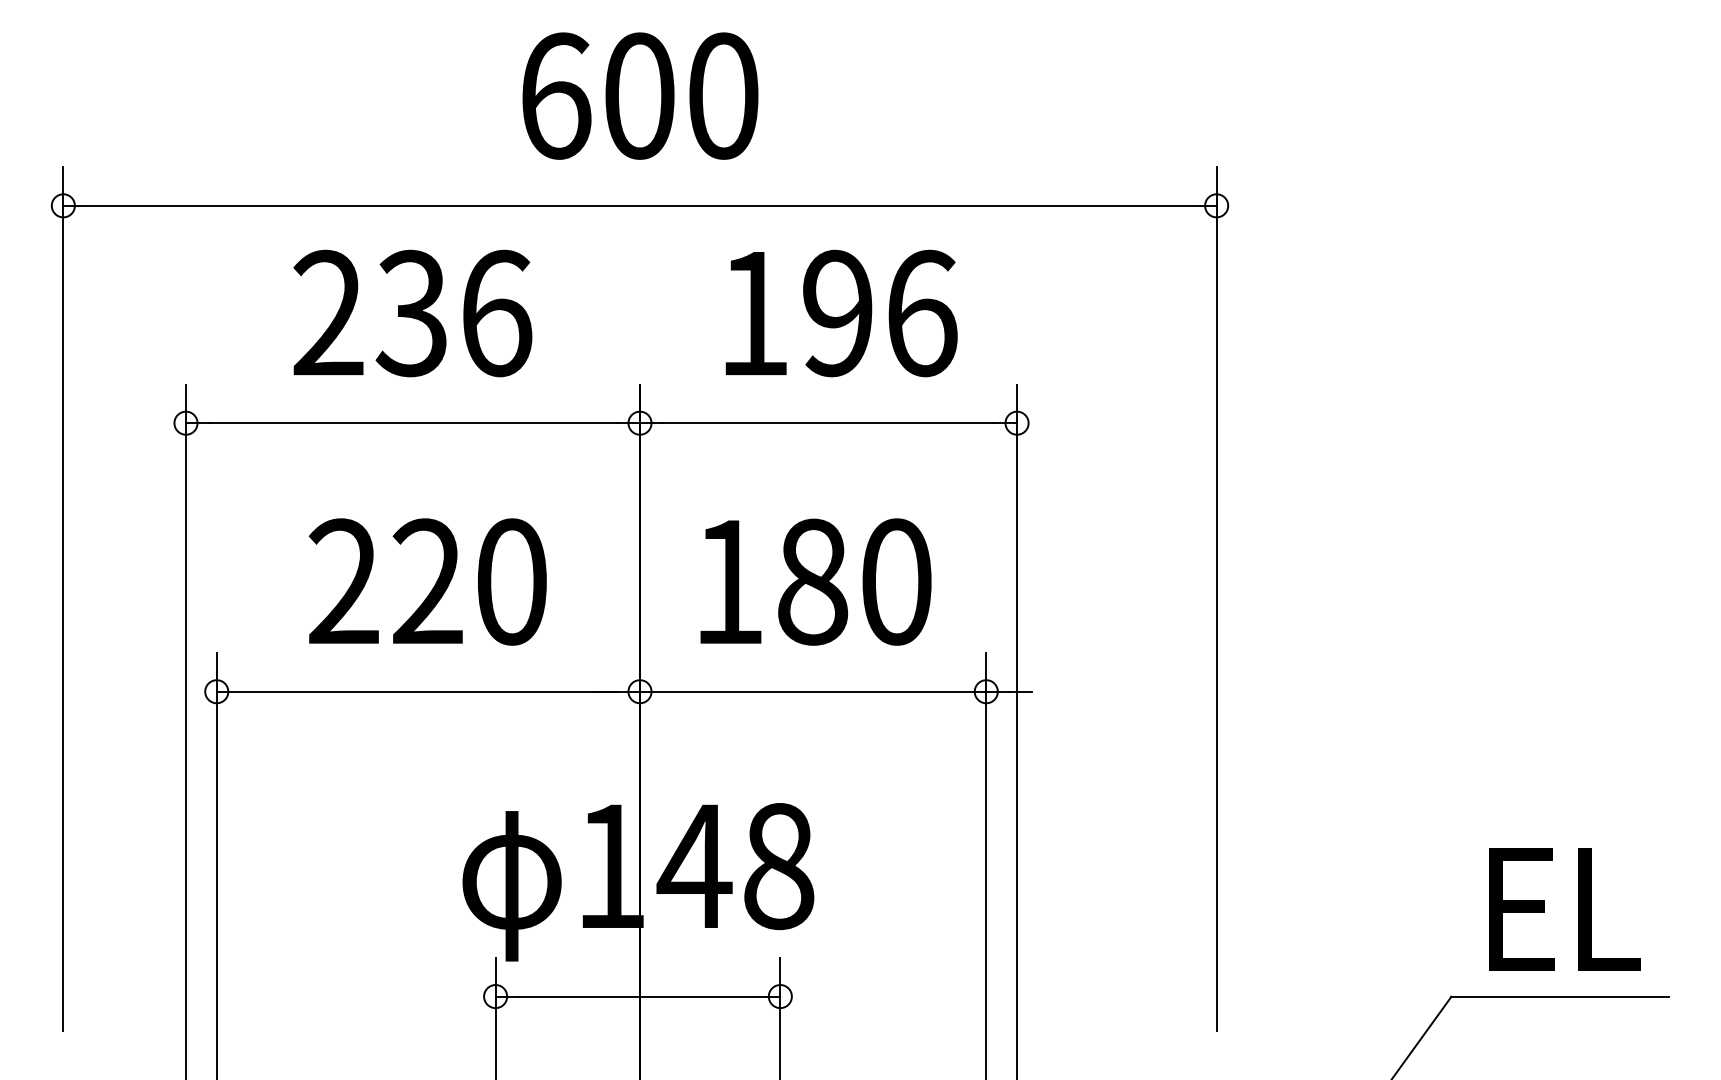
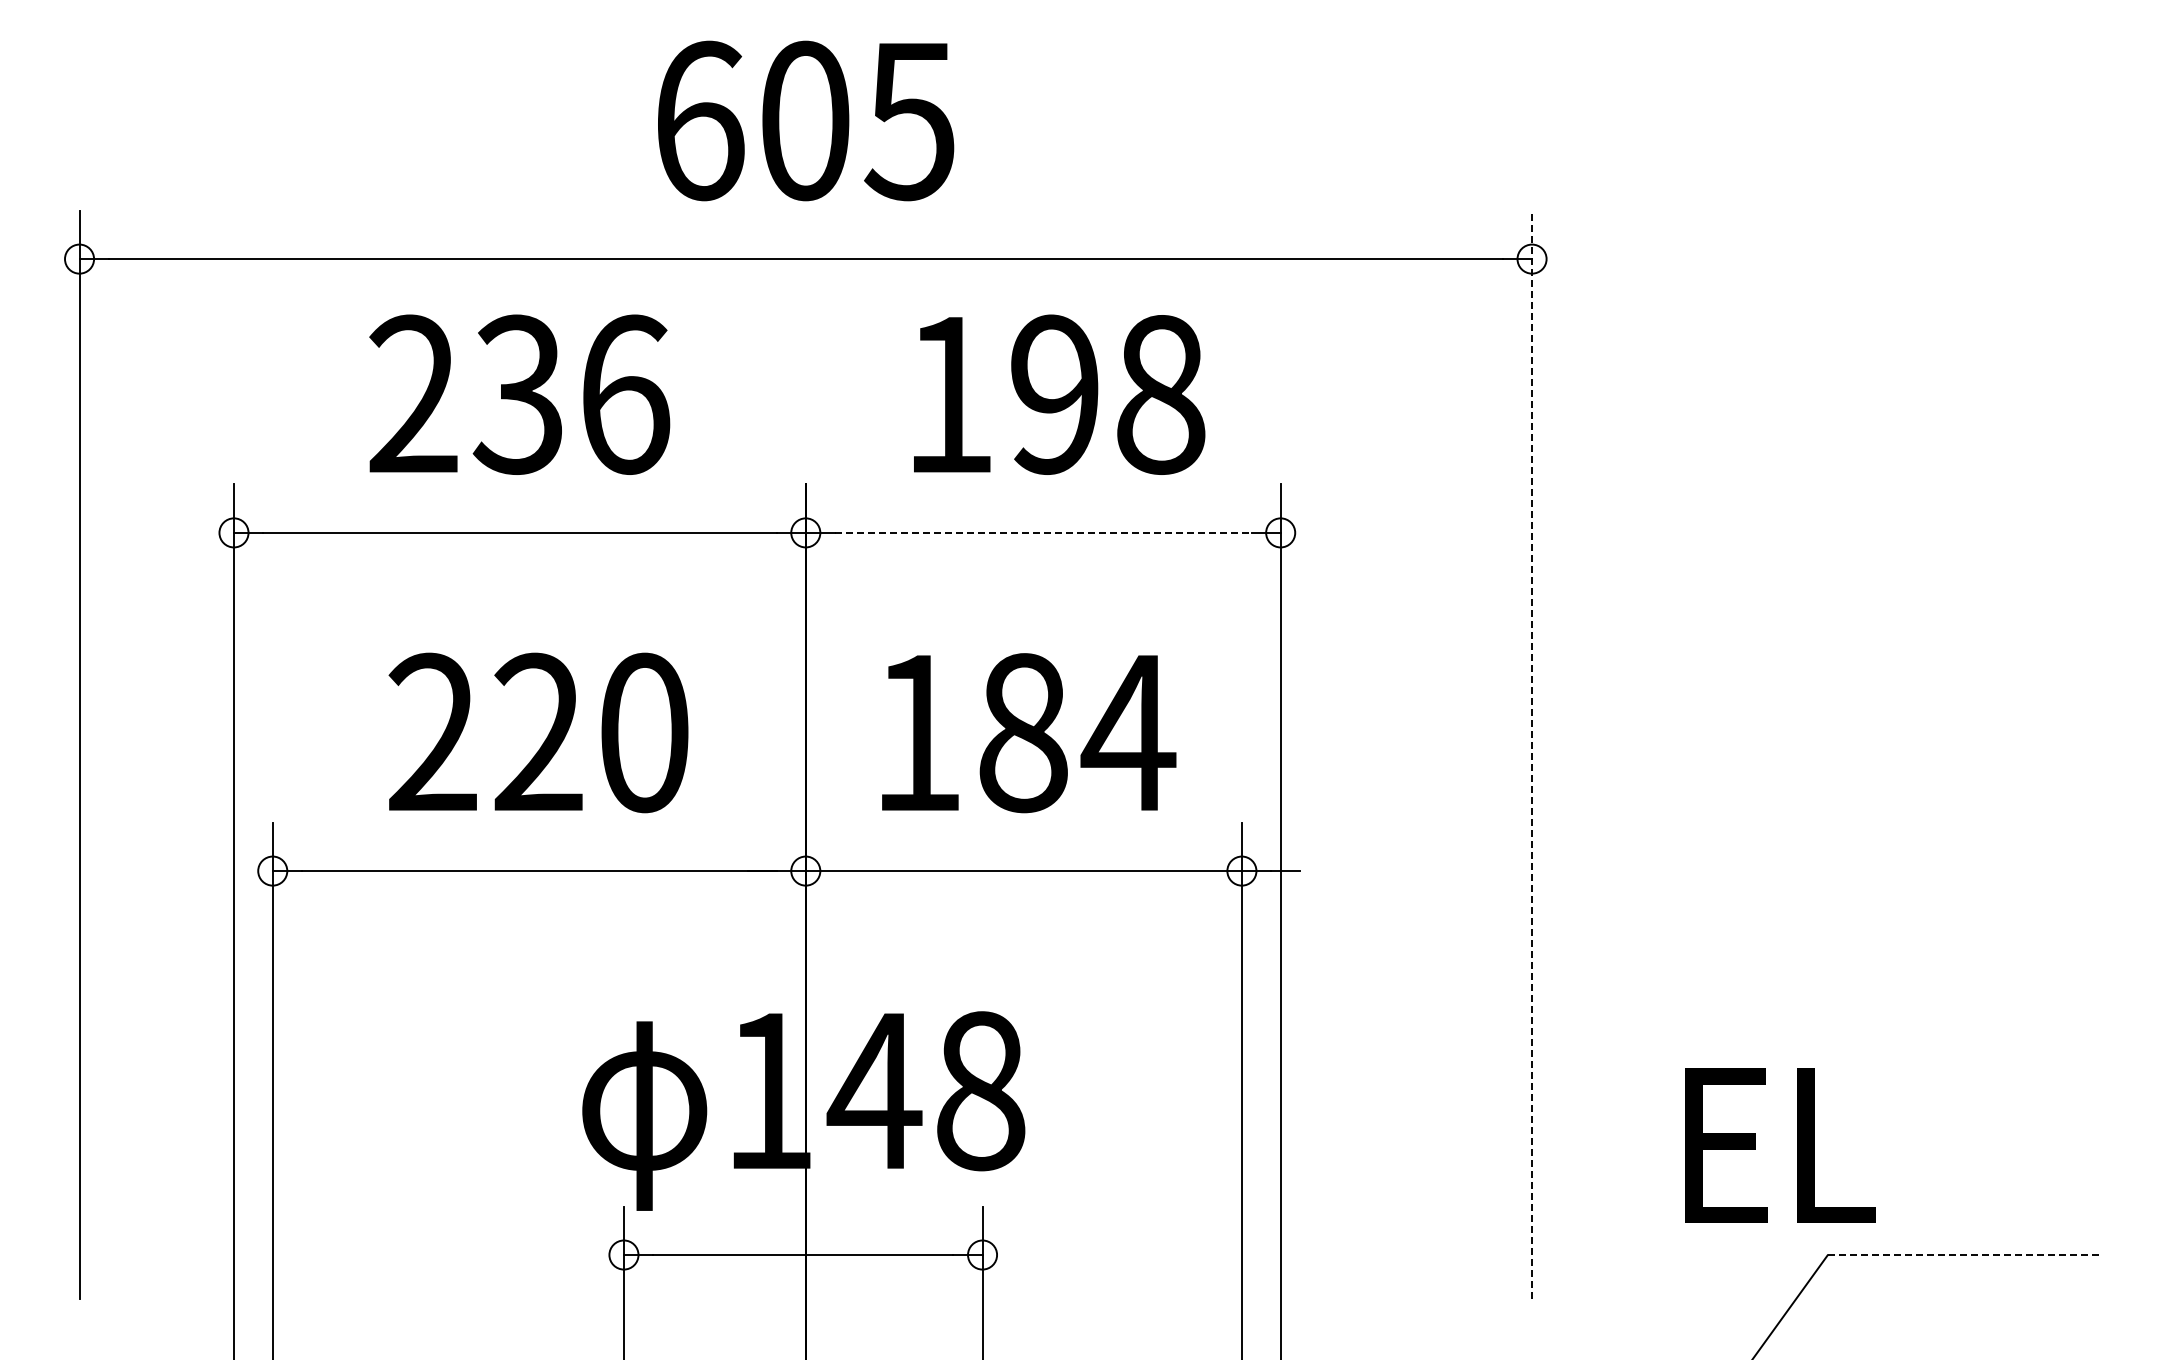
text: (722, 95) -> (909, 120), 600 -> 605
text: (922, 313) -> (1161, 394), 196 -> 198
line: (828, 422) -> (1043, 532), solid -> dashed
text: (896, 581) -> (1128, 732), 180 -> 184
line: (1217, 599) -> (1532, 754), solid -> dashed
text: (1564, 909) -> (1780, 1145), moved
line: (1560, 996) -> (1965, 1255), solid -> dashed

